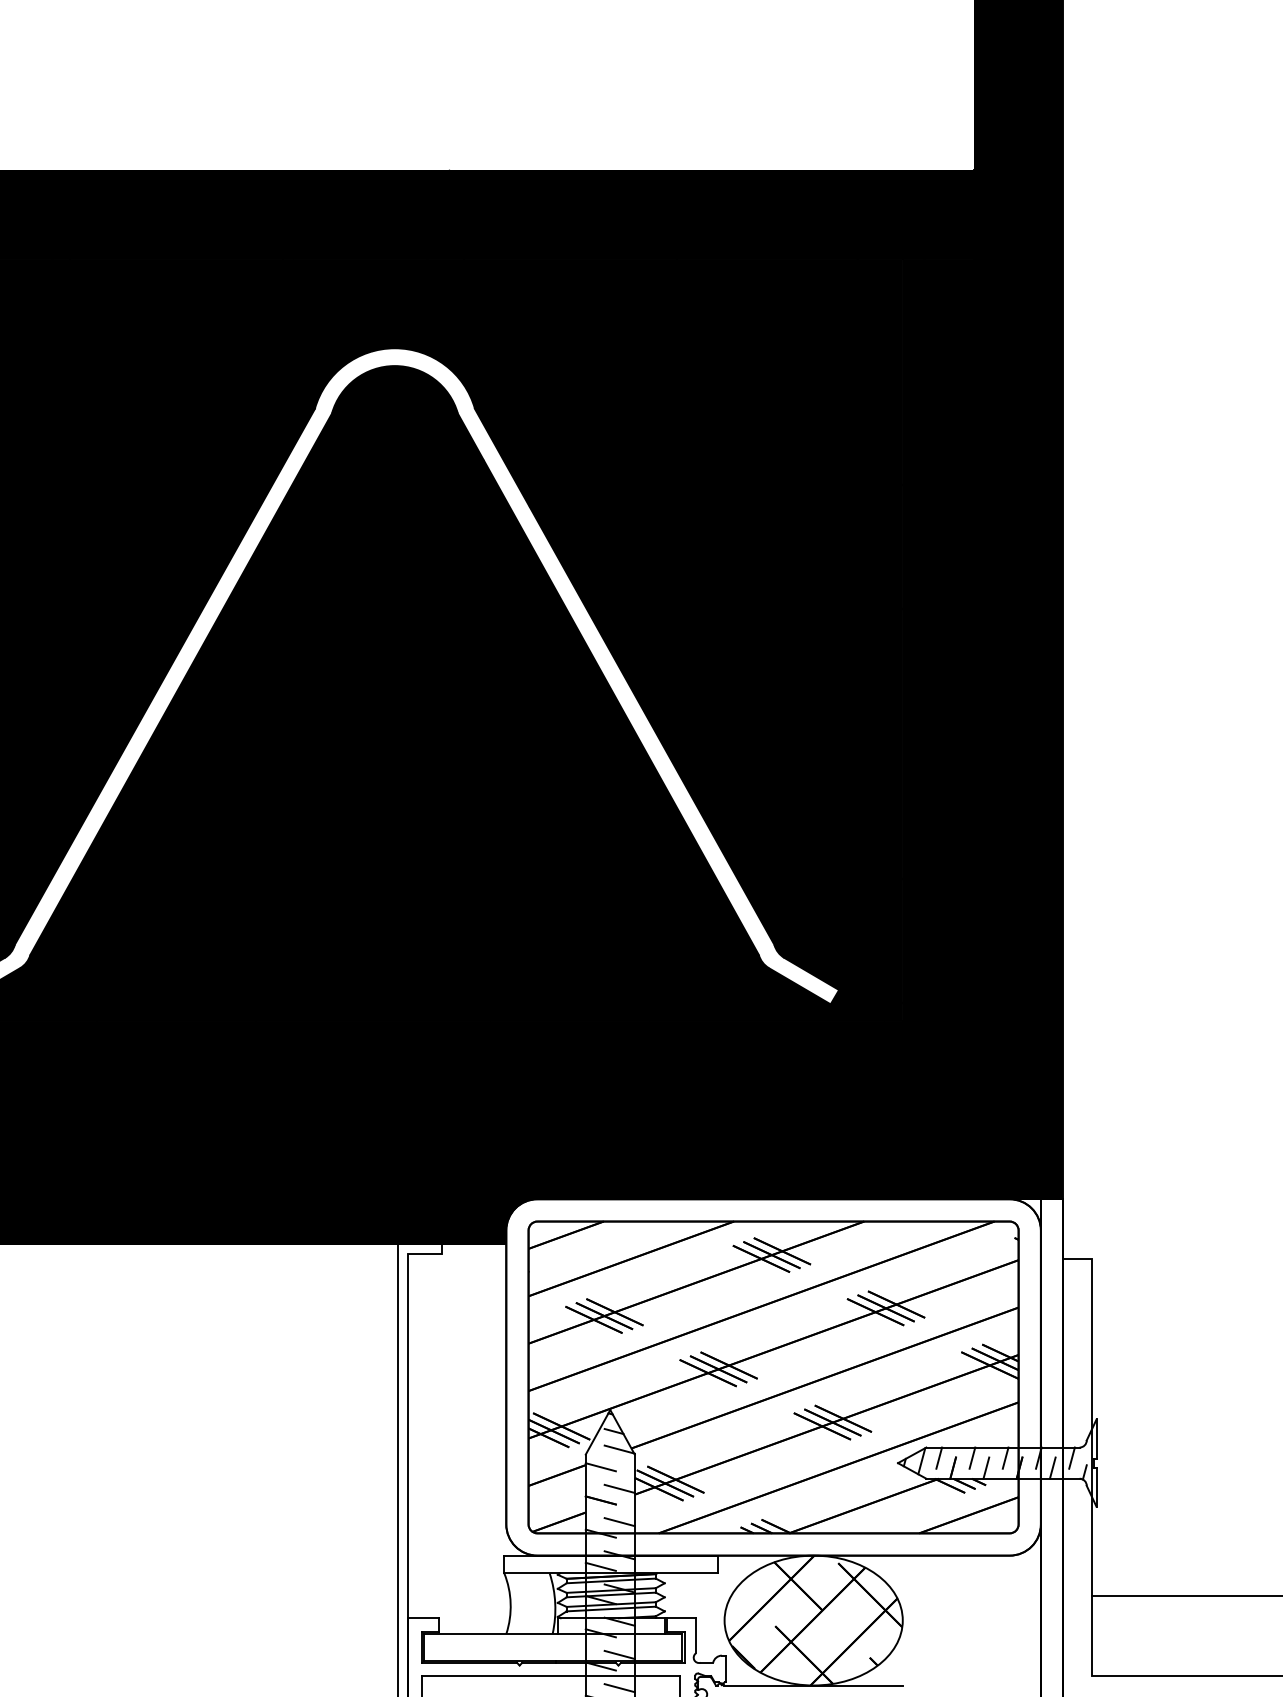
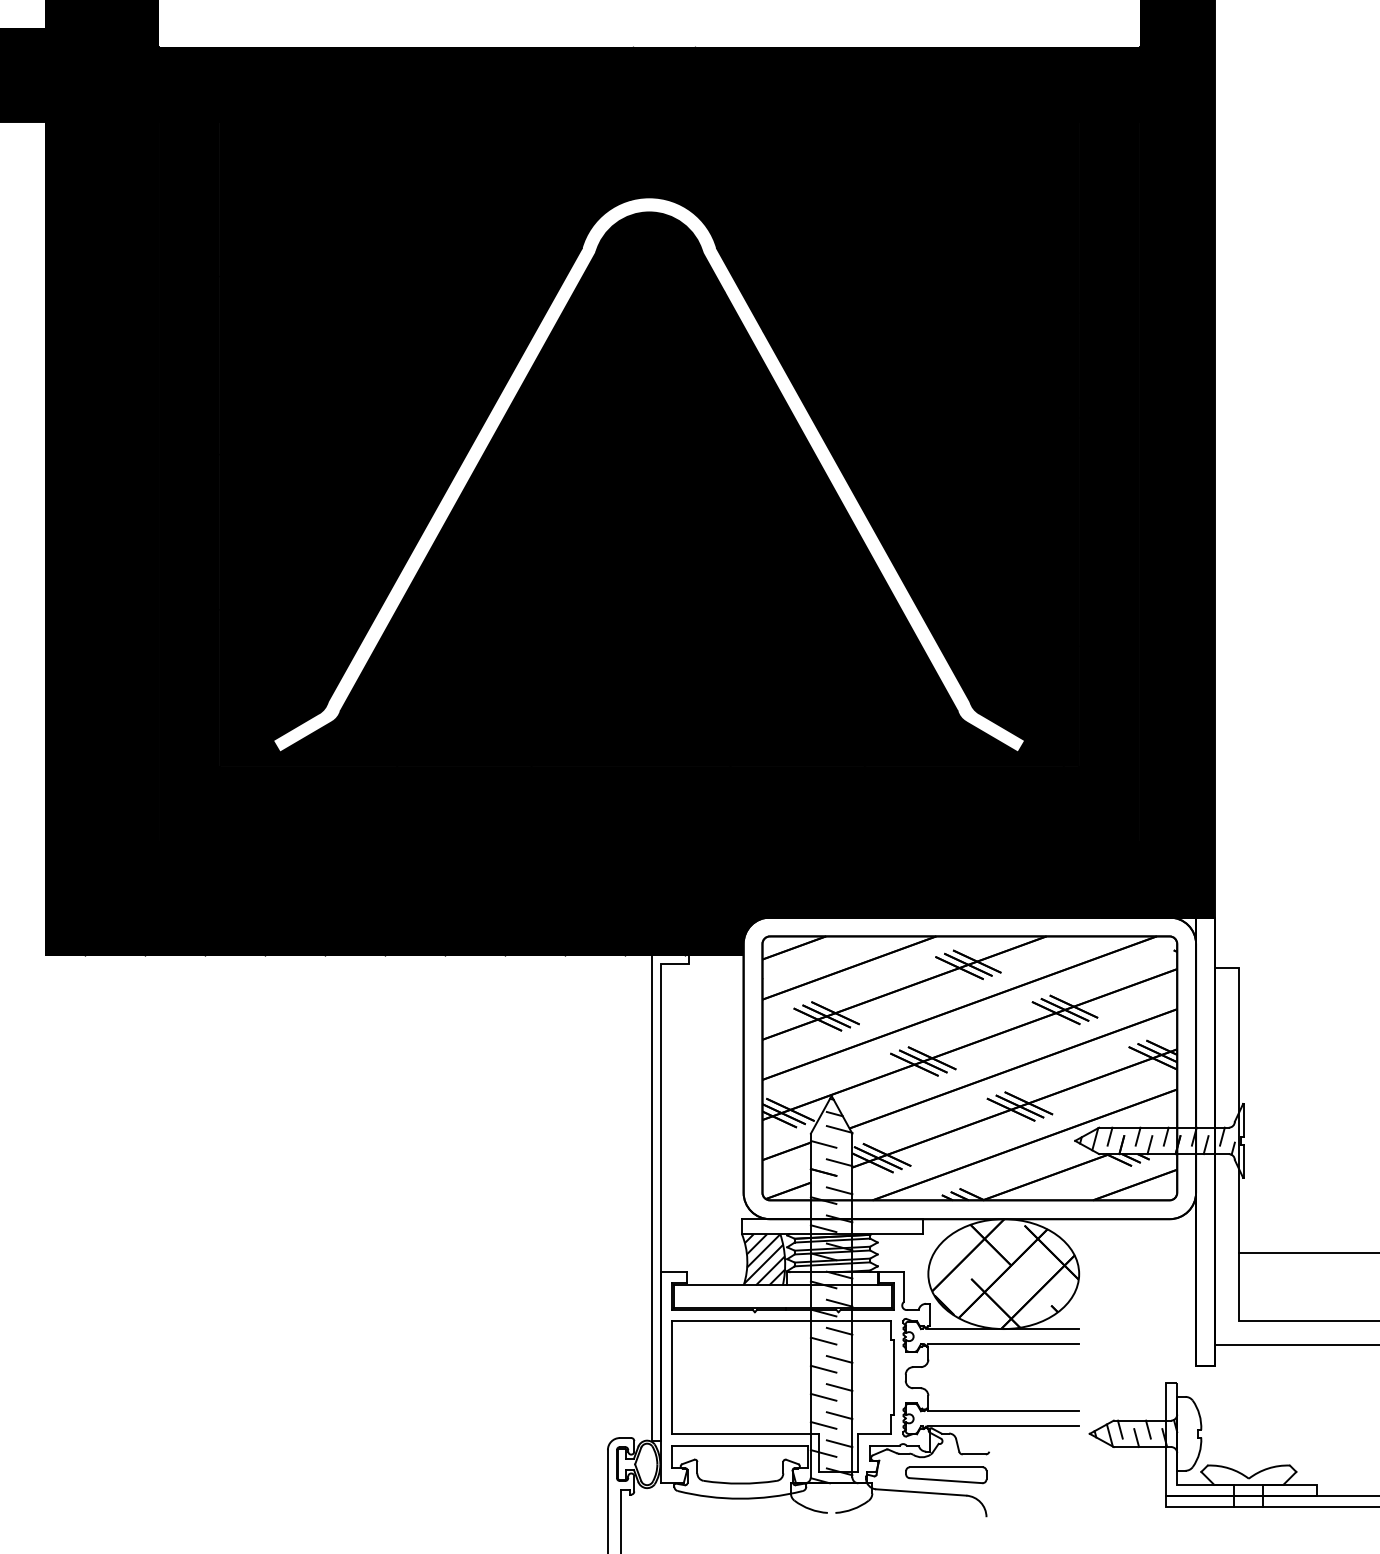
hatch: (530, 1603) -> (764, 1259), added

